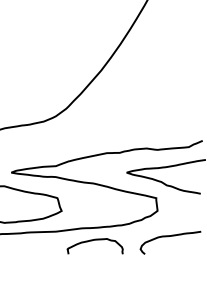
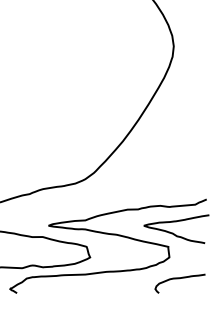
curve: (94, 241) -> (117, 282), removed

